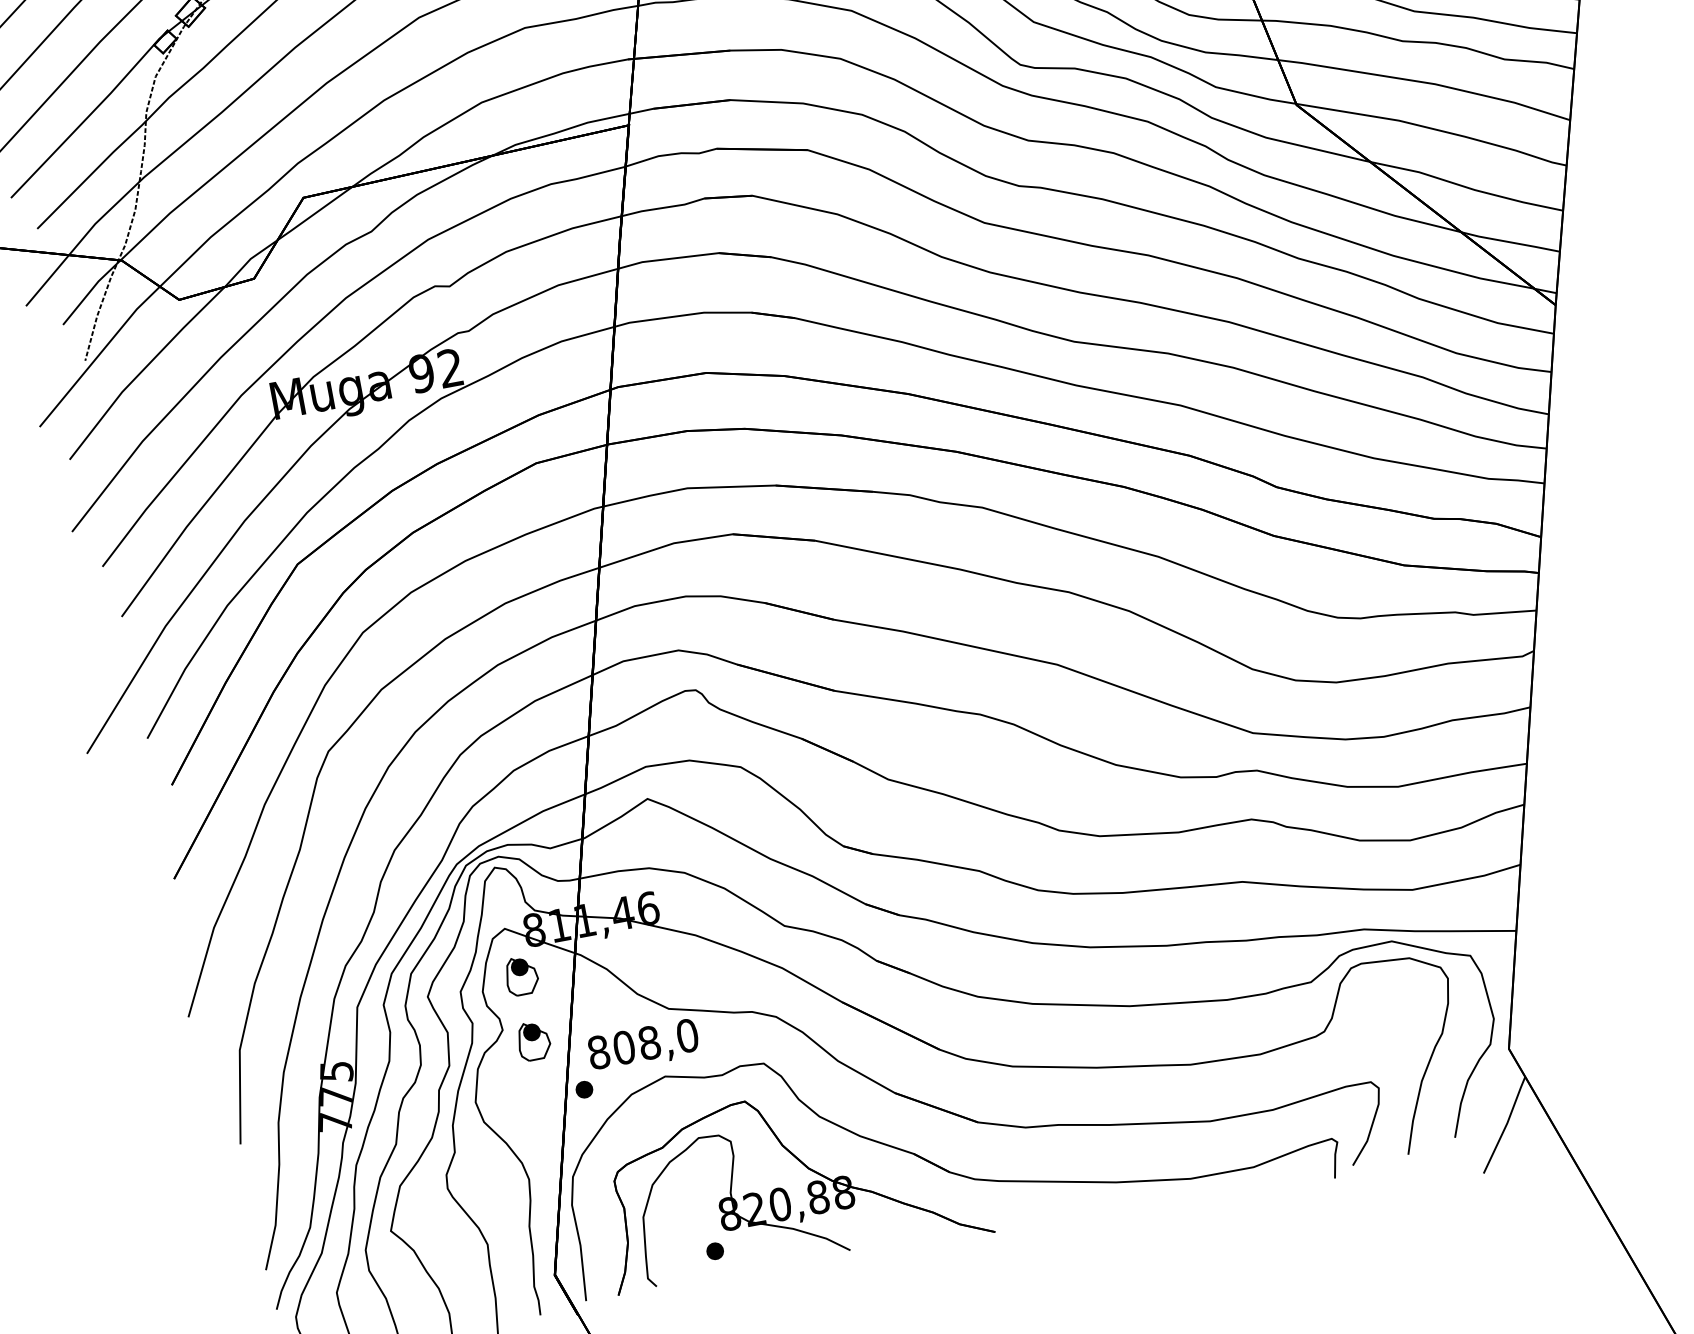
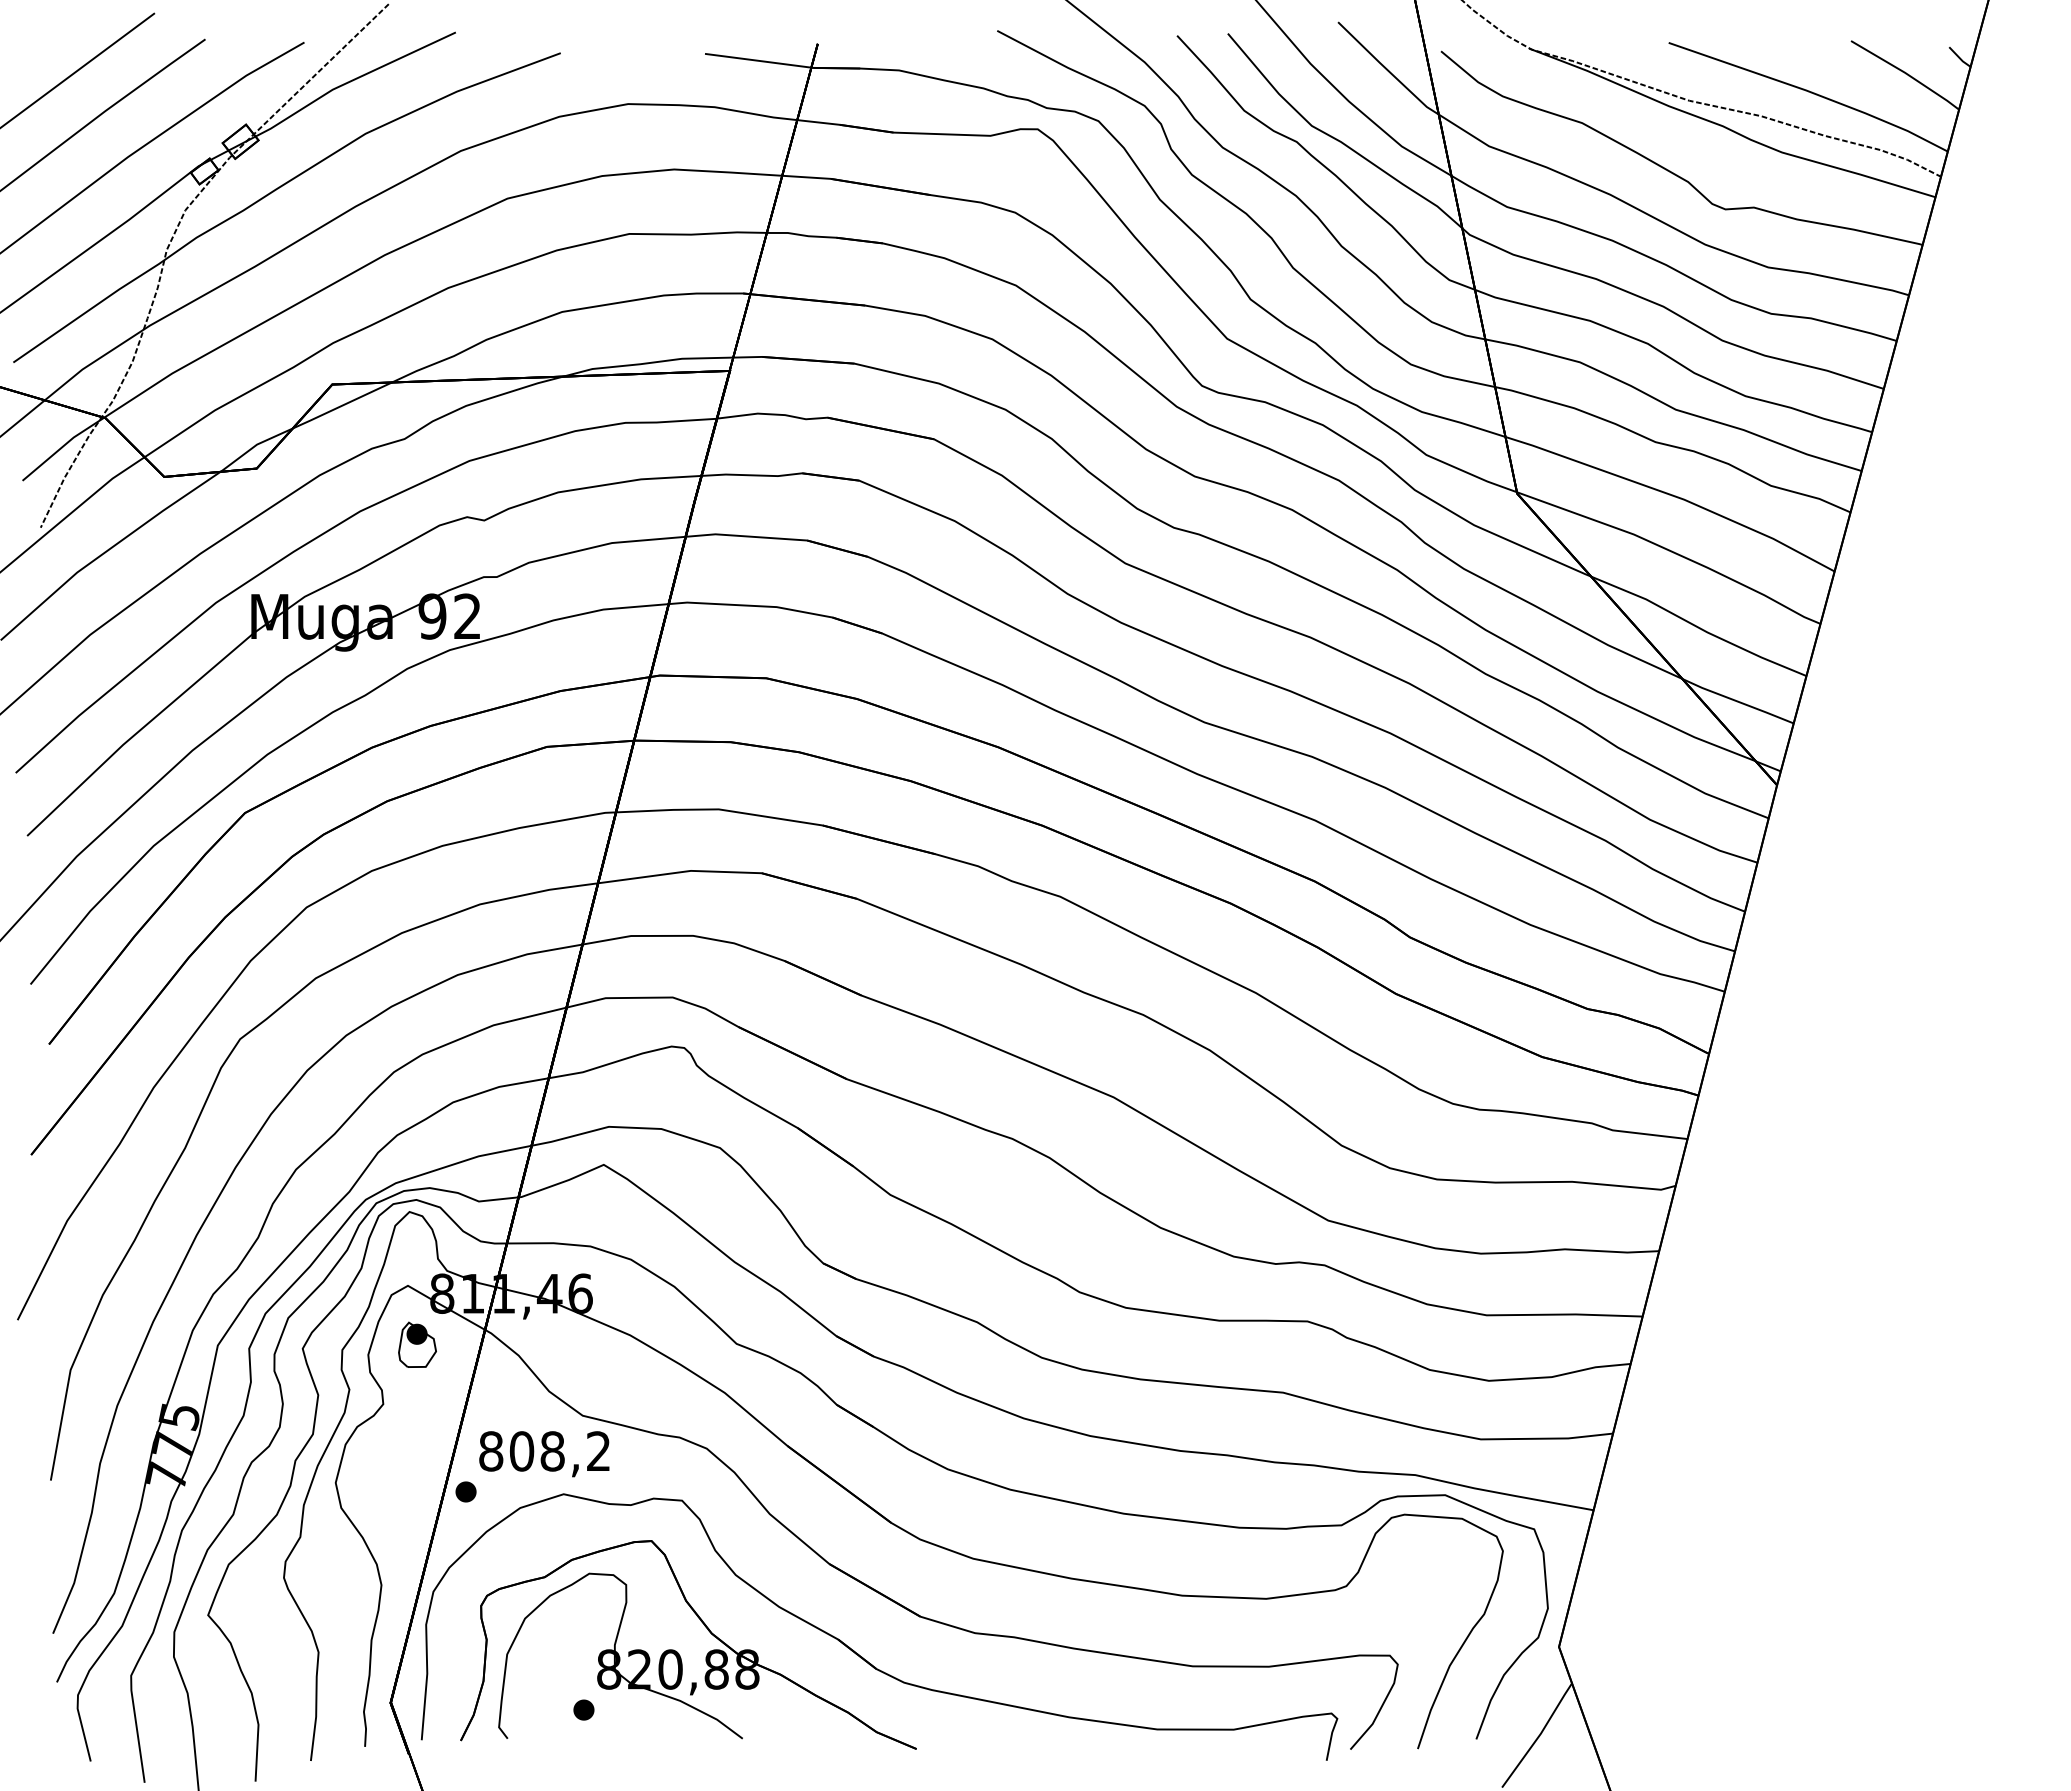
text: (687, 1035) -> (598, 1451), 808,0 -> 808,2
part: (533, 1040) -> (417, 1423), removed

